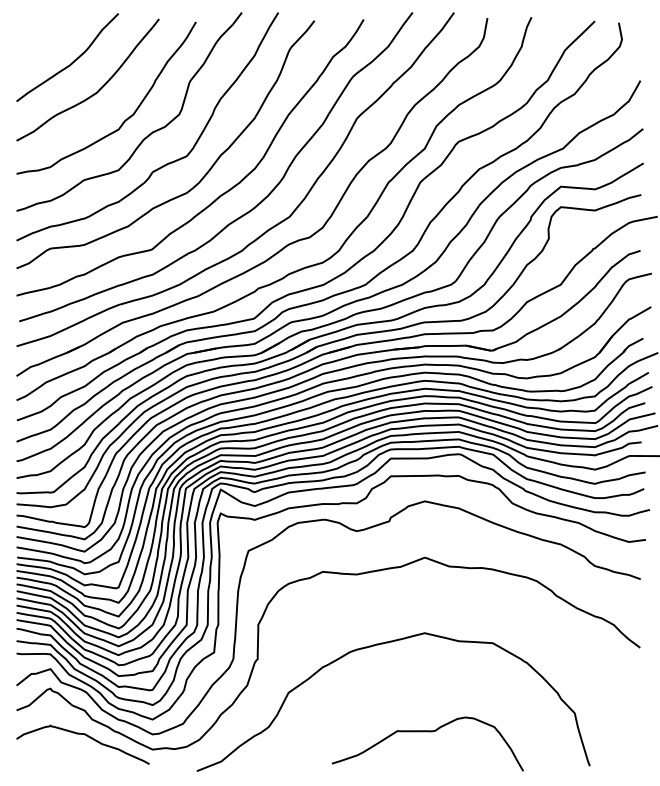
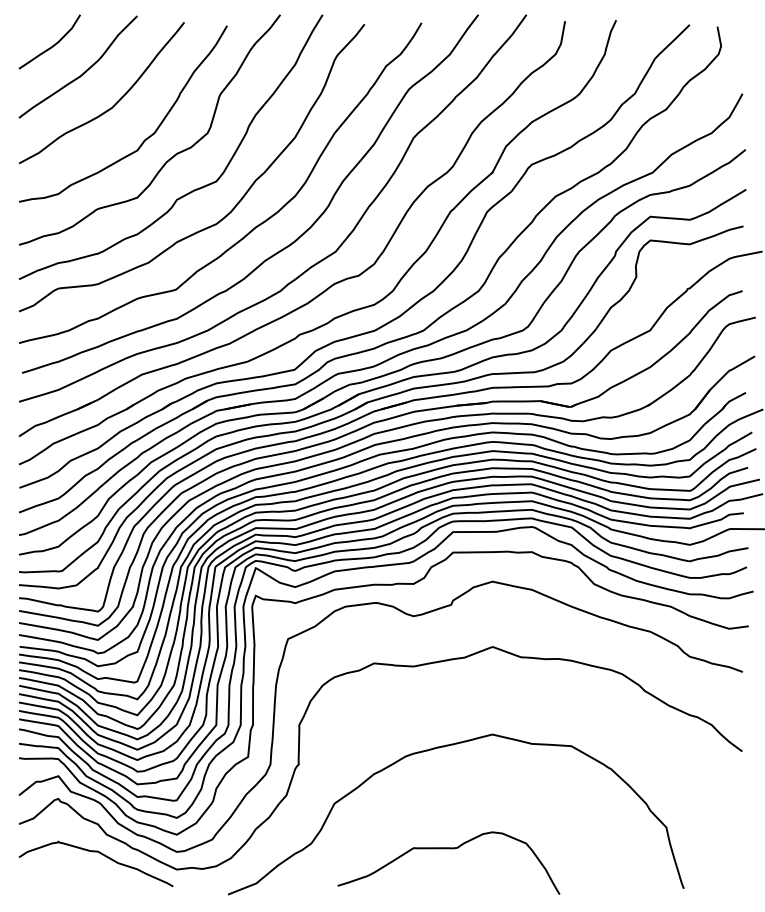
curve: (46, 38) -> (53, 44), added
curve: (427, 732) -> (448, 849), moved

